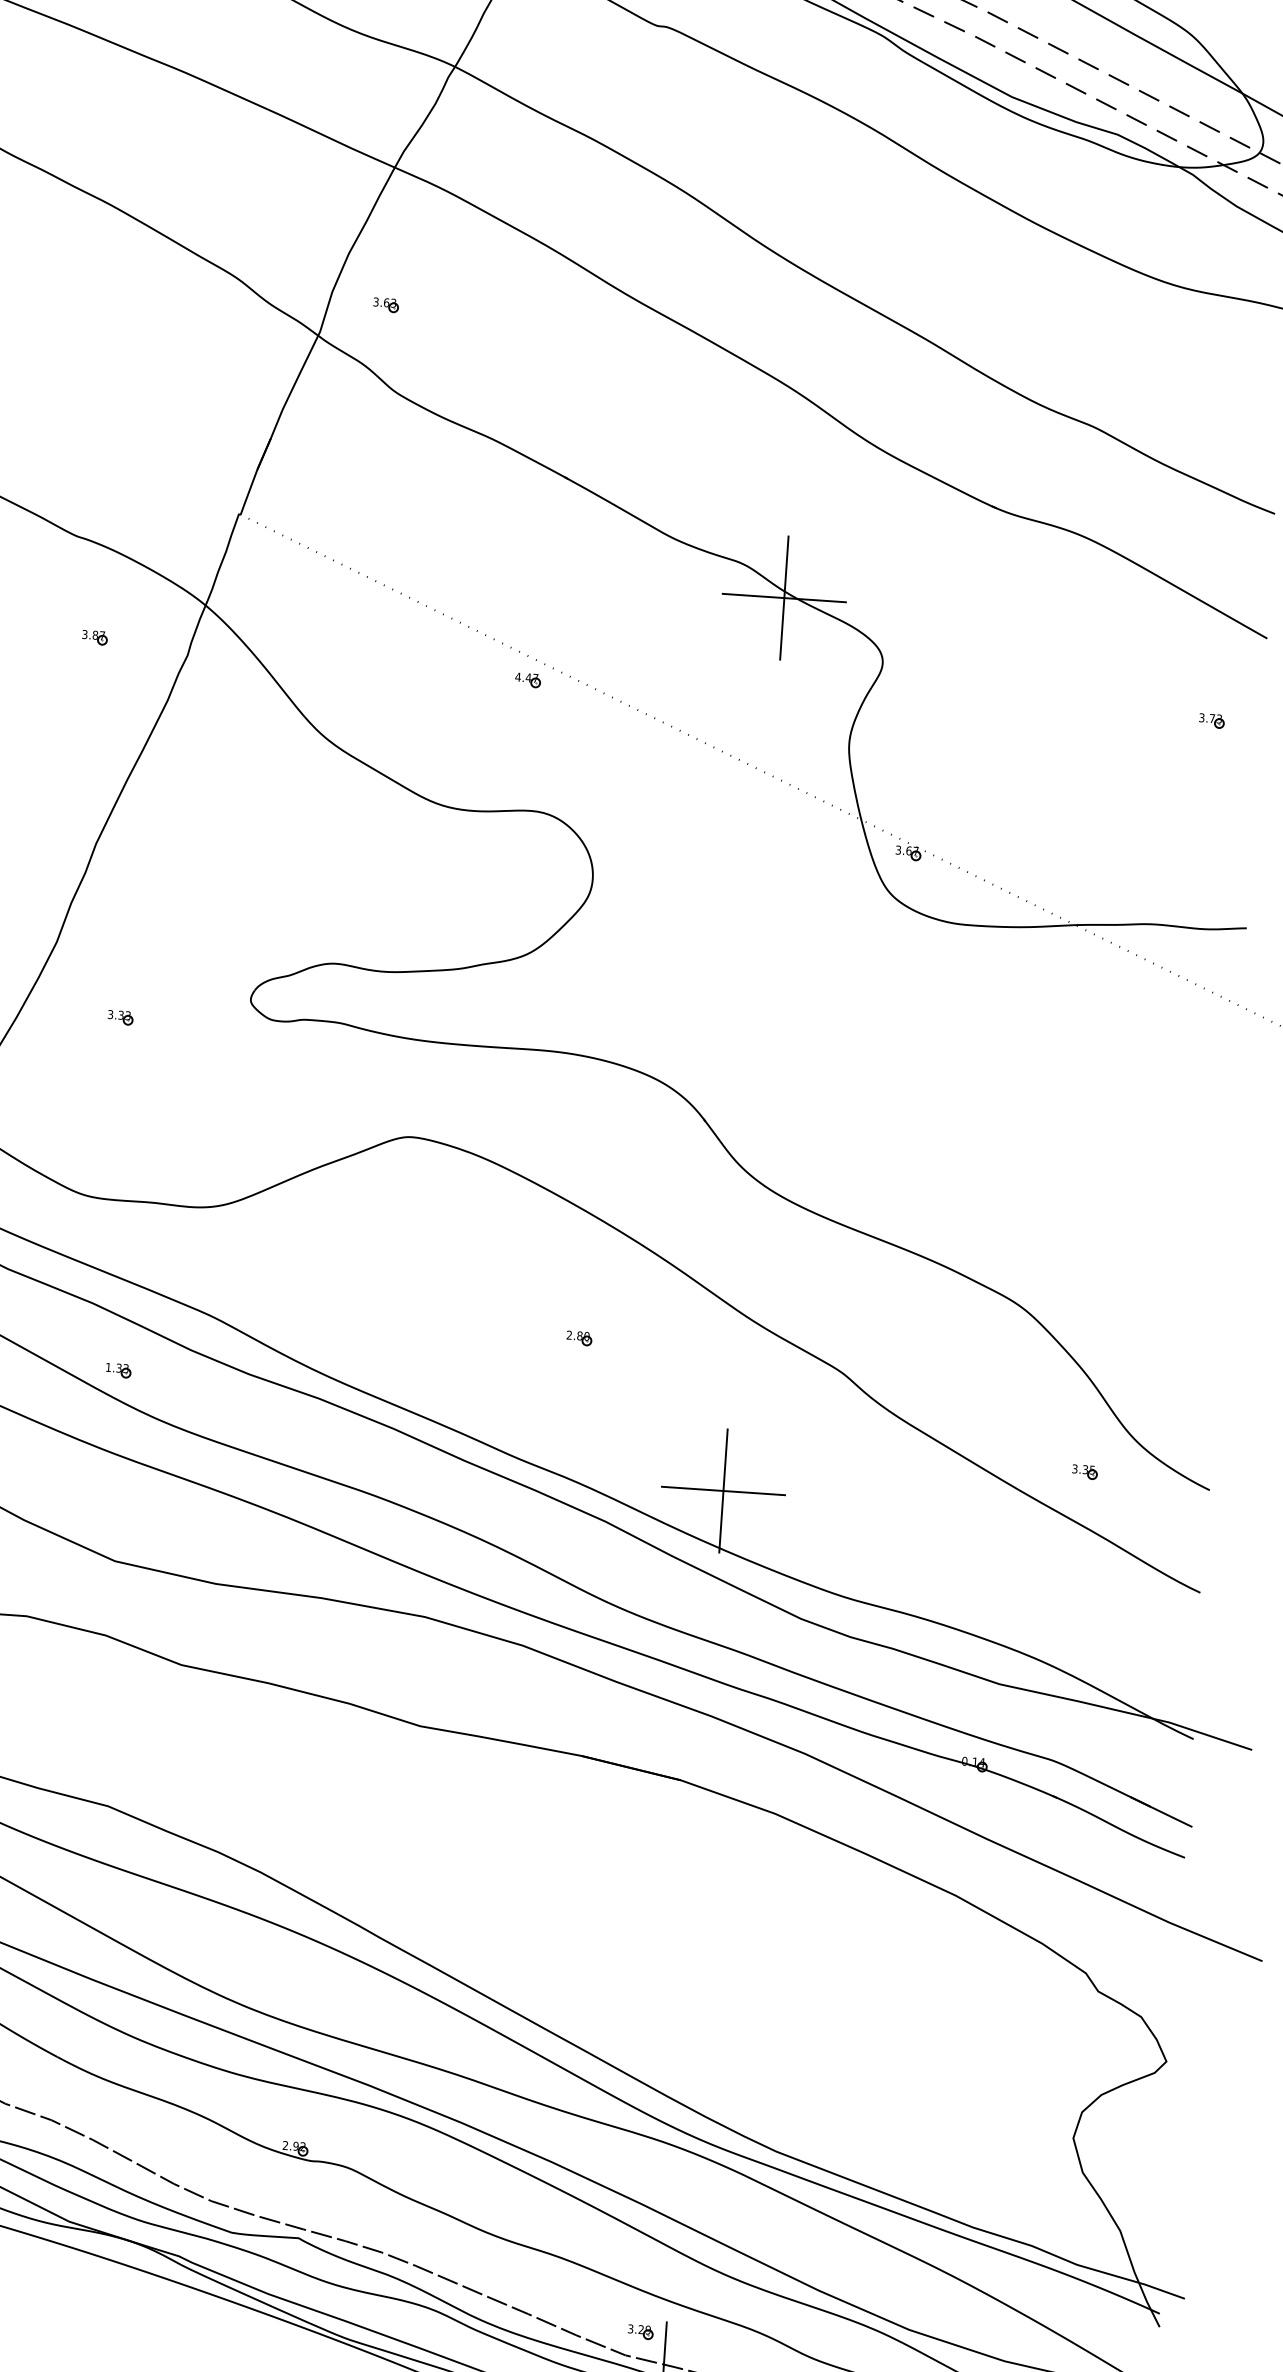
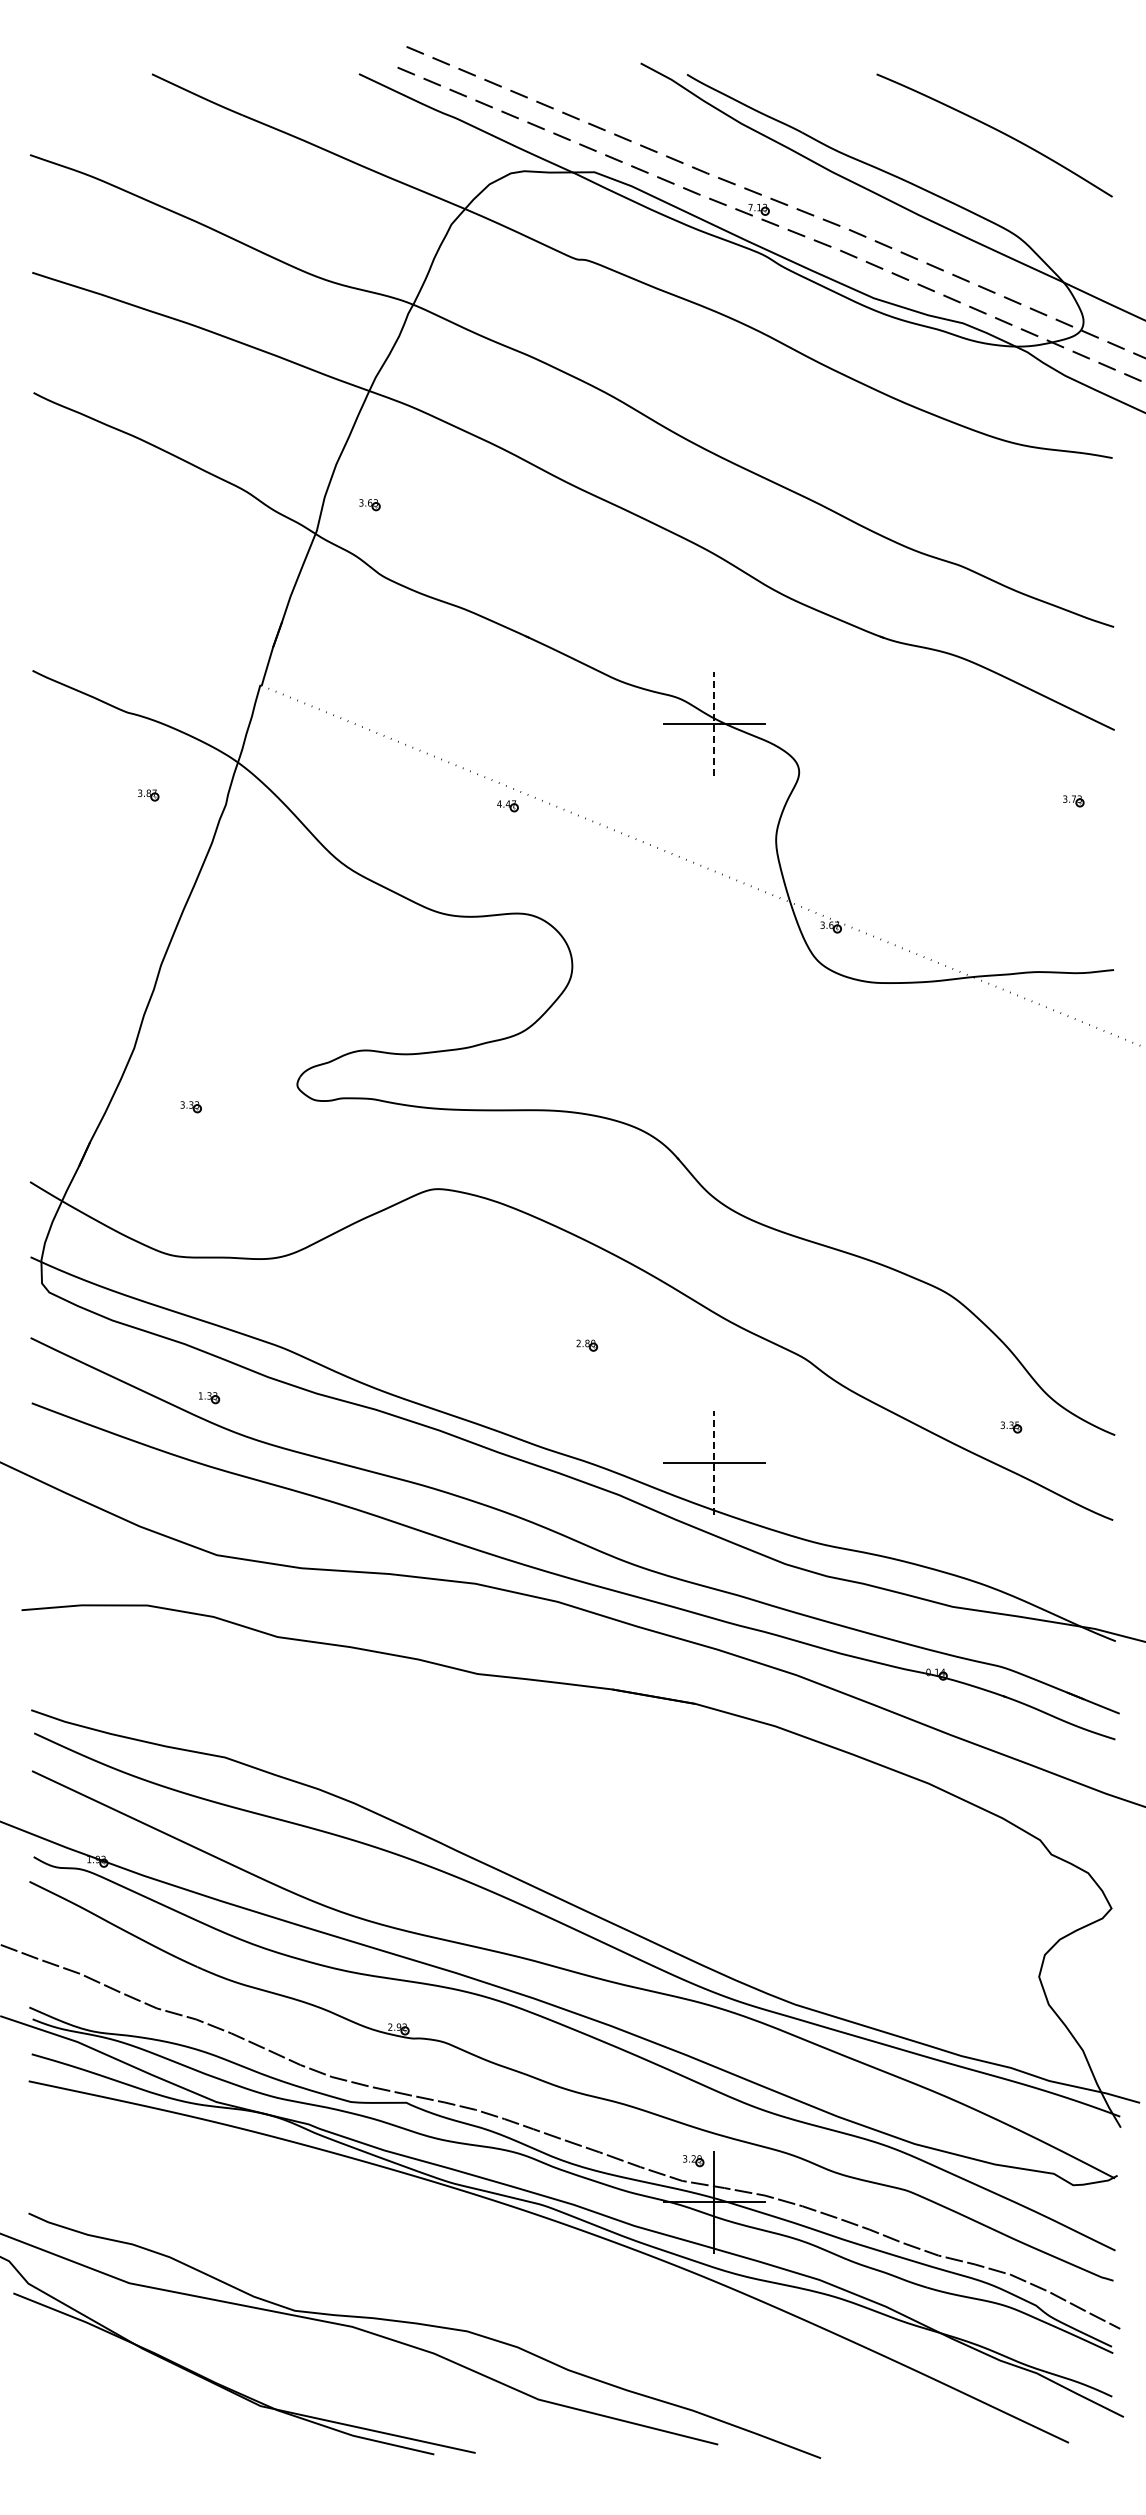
line: (784, 597) -> (714, 723), solid -> dashed
line: (723, 1491) -> (714, 1463), solid -> dashed

